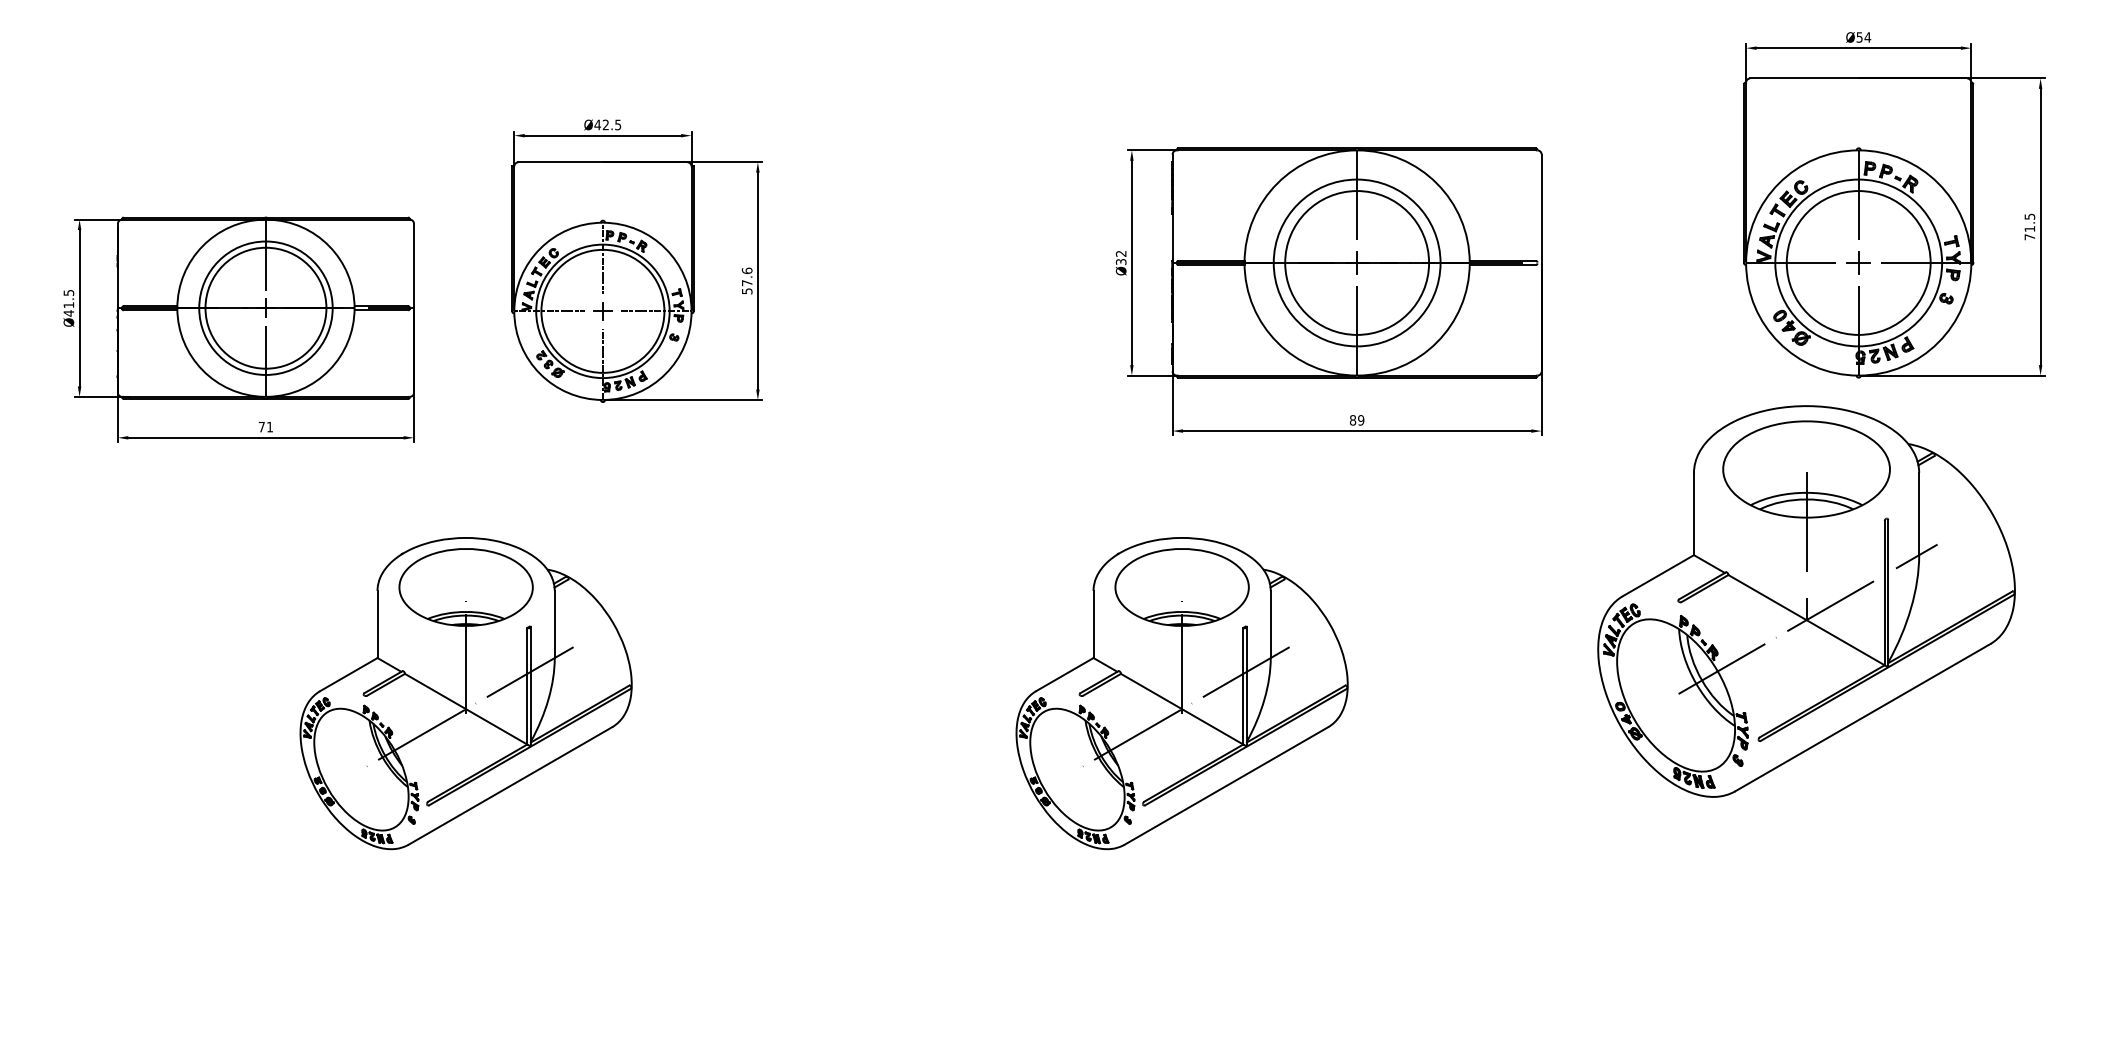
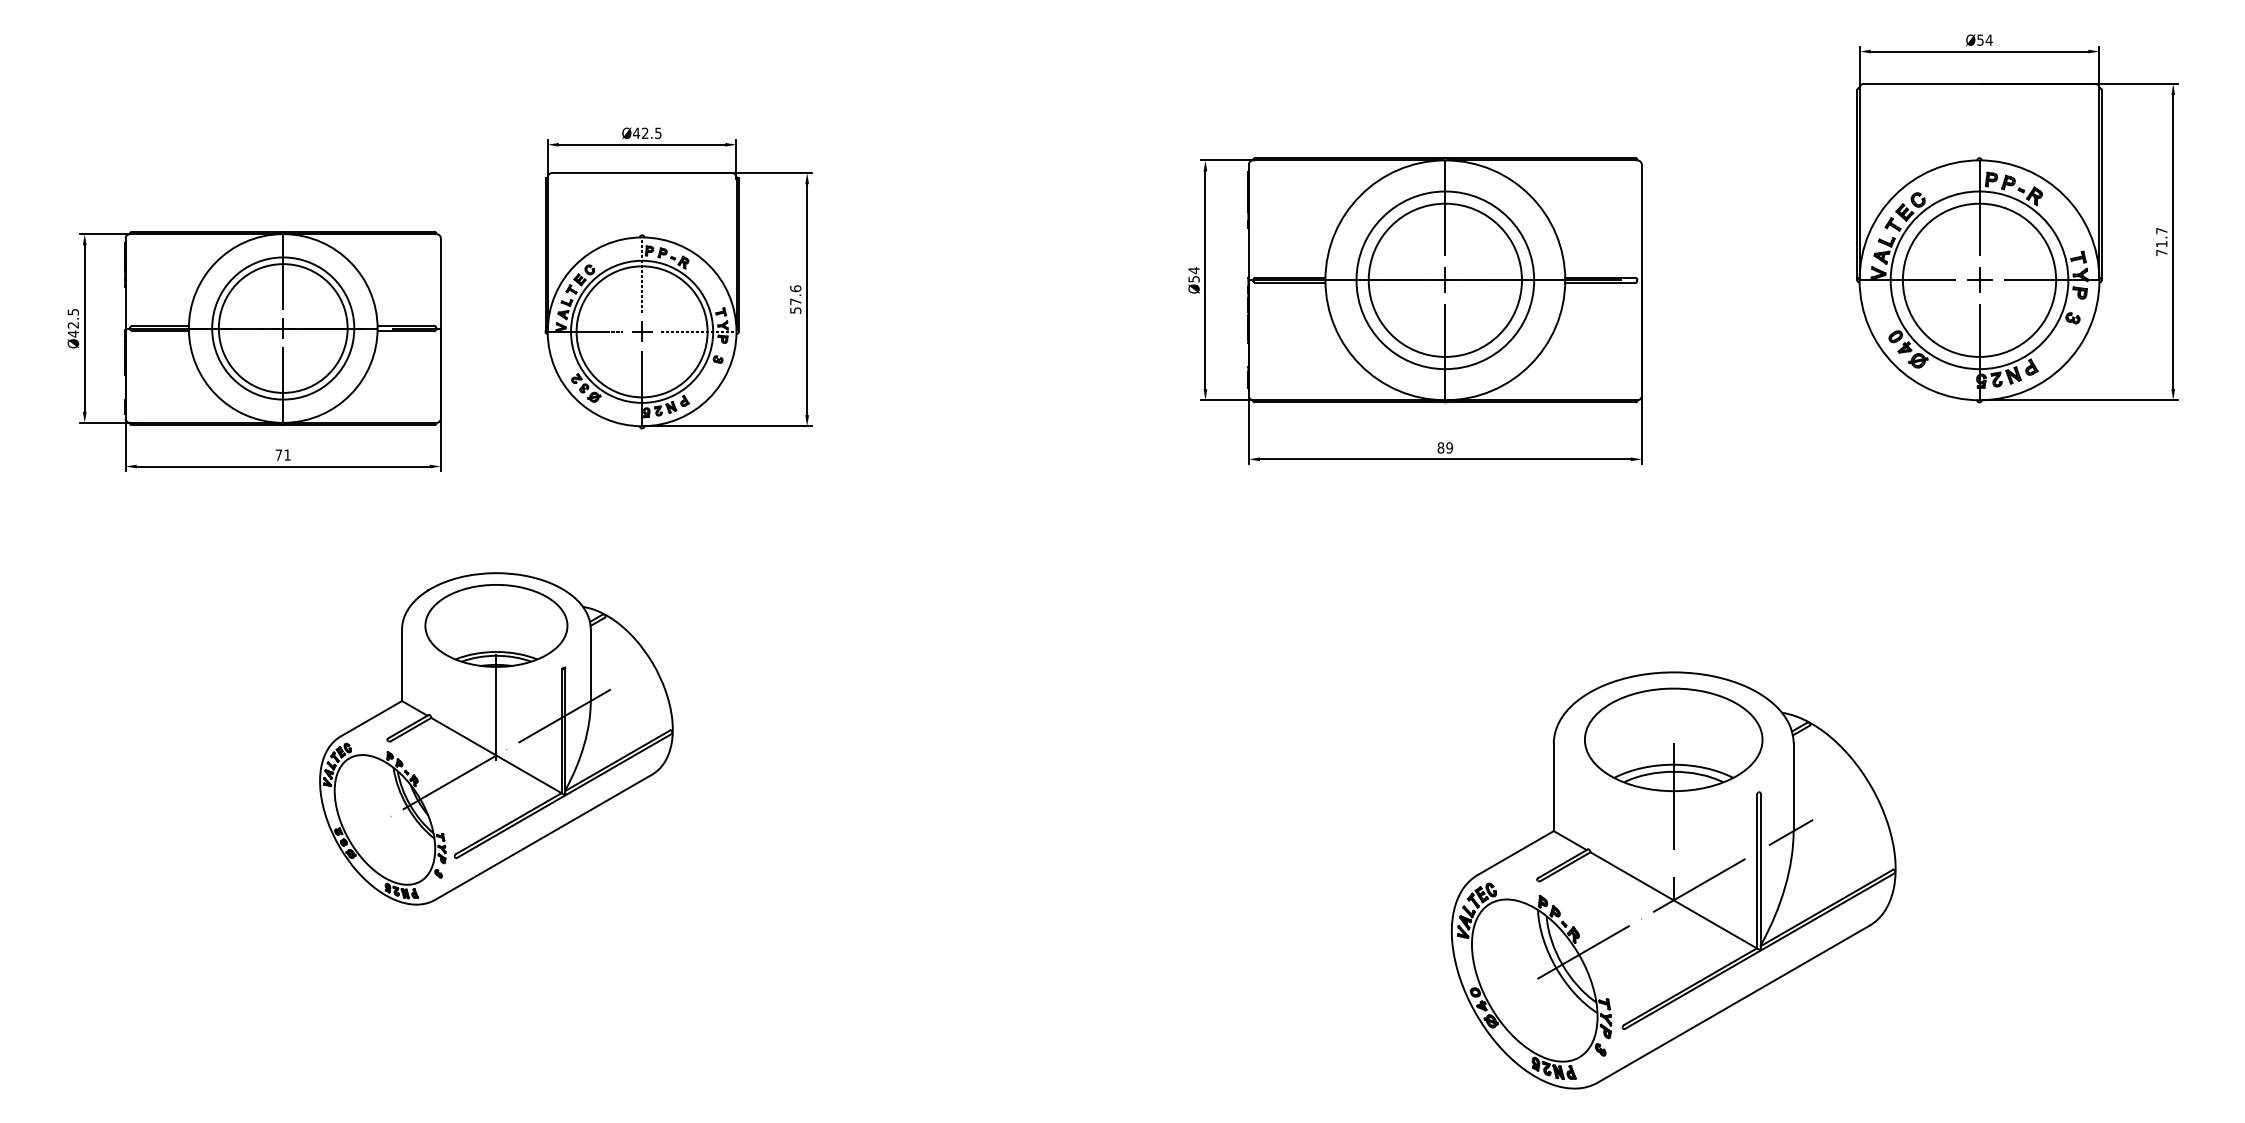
text: (2029, 216) -> (2161, 230), 71.5 -> 71.7
text: (1120, 257) -> (1193, 274), Ø32 -> Ø54
text: (68, 305) -> (72, 325), Ø41.5 -> Ø42.5
part: (1806, 601) -> (1673, 880), moved
part: (1181, 693) -> (1258, 738), removed

